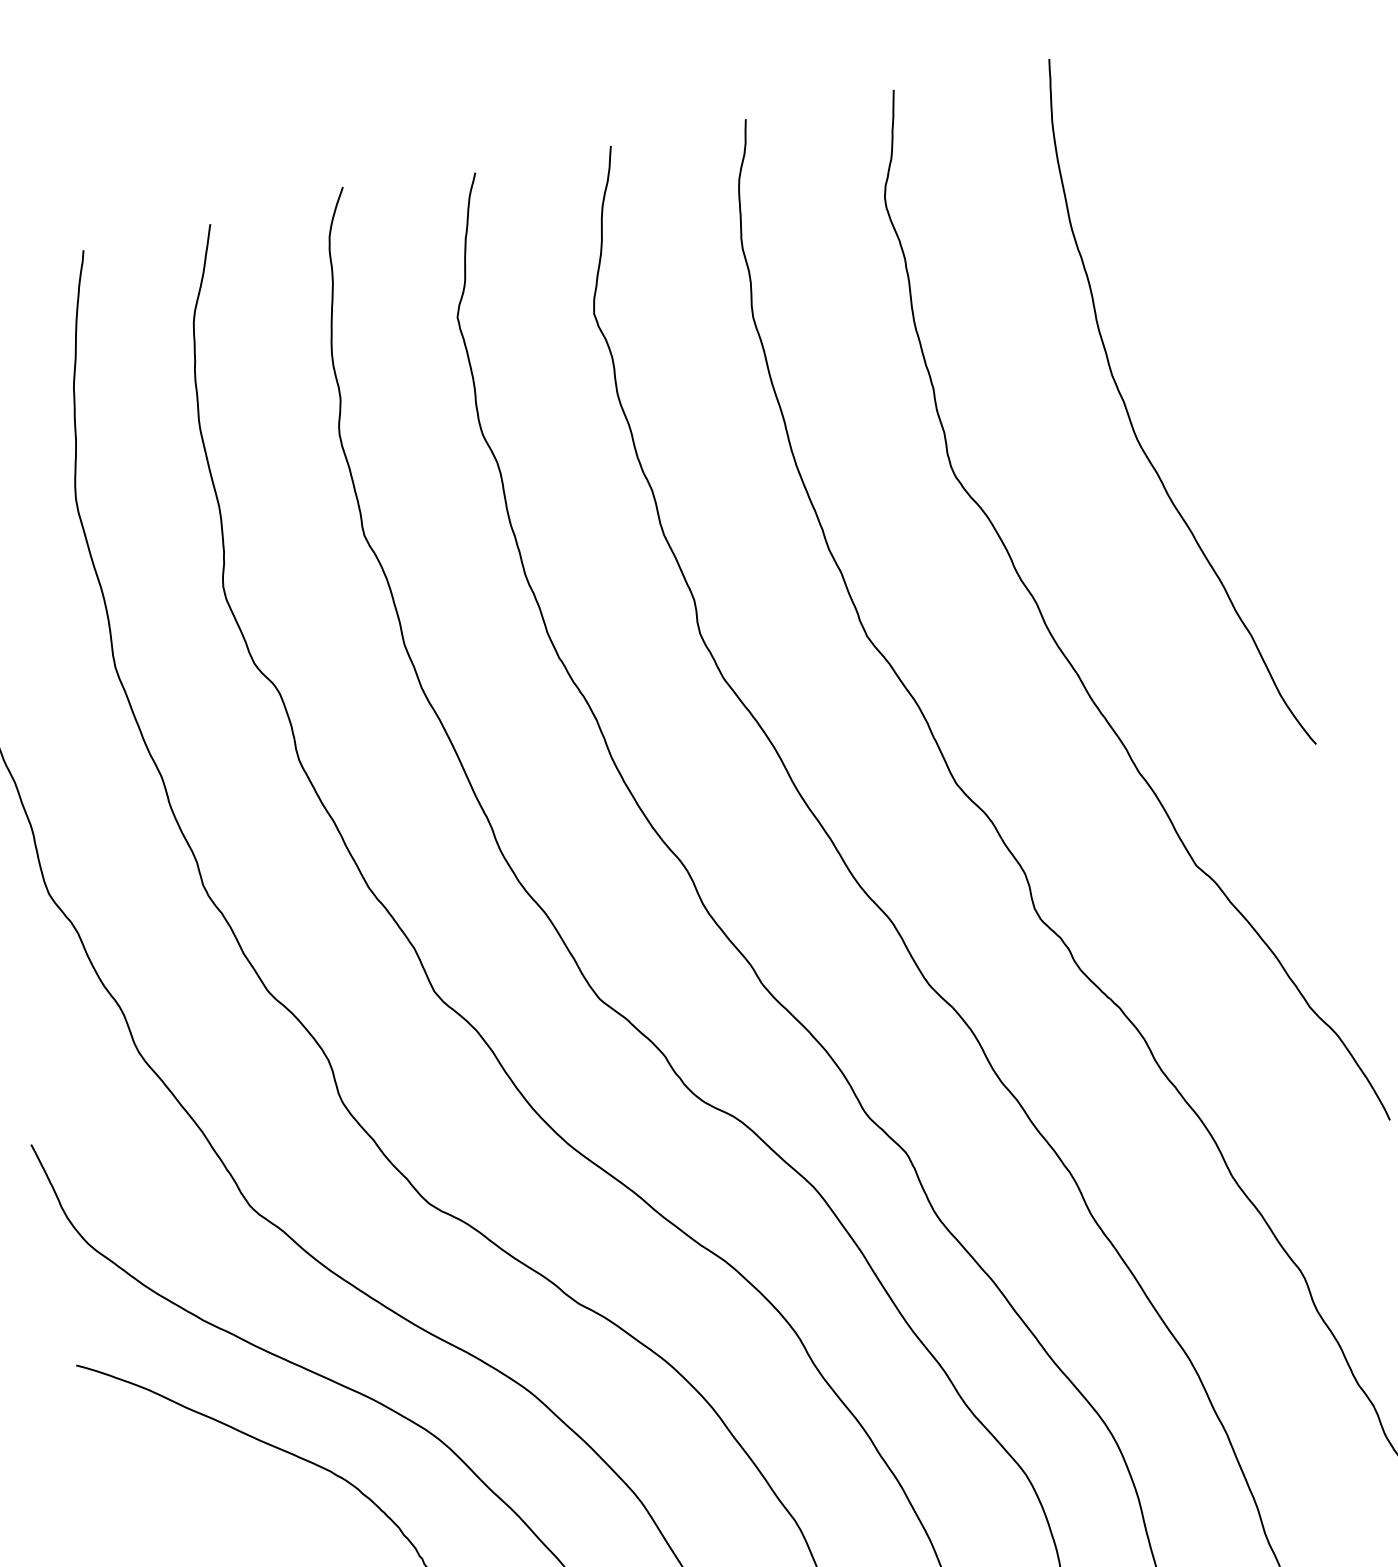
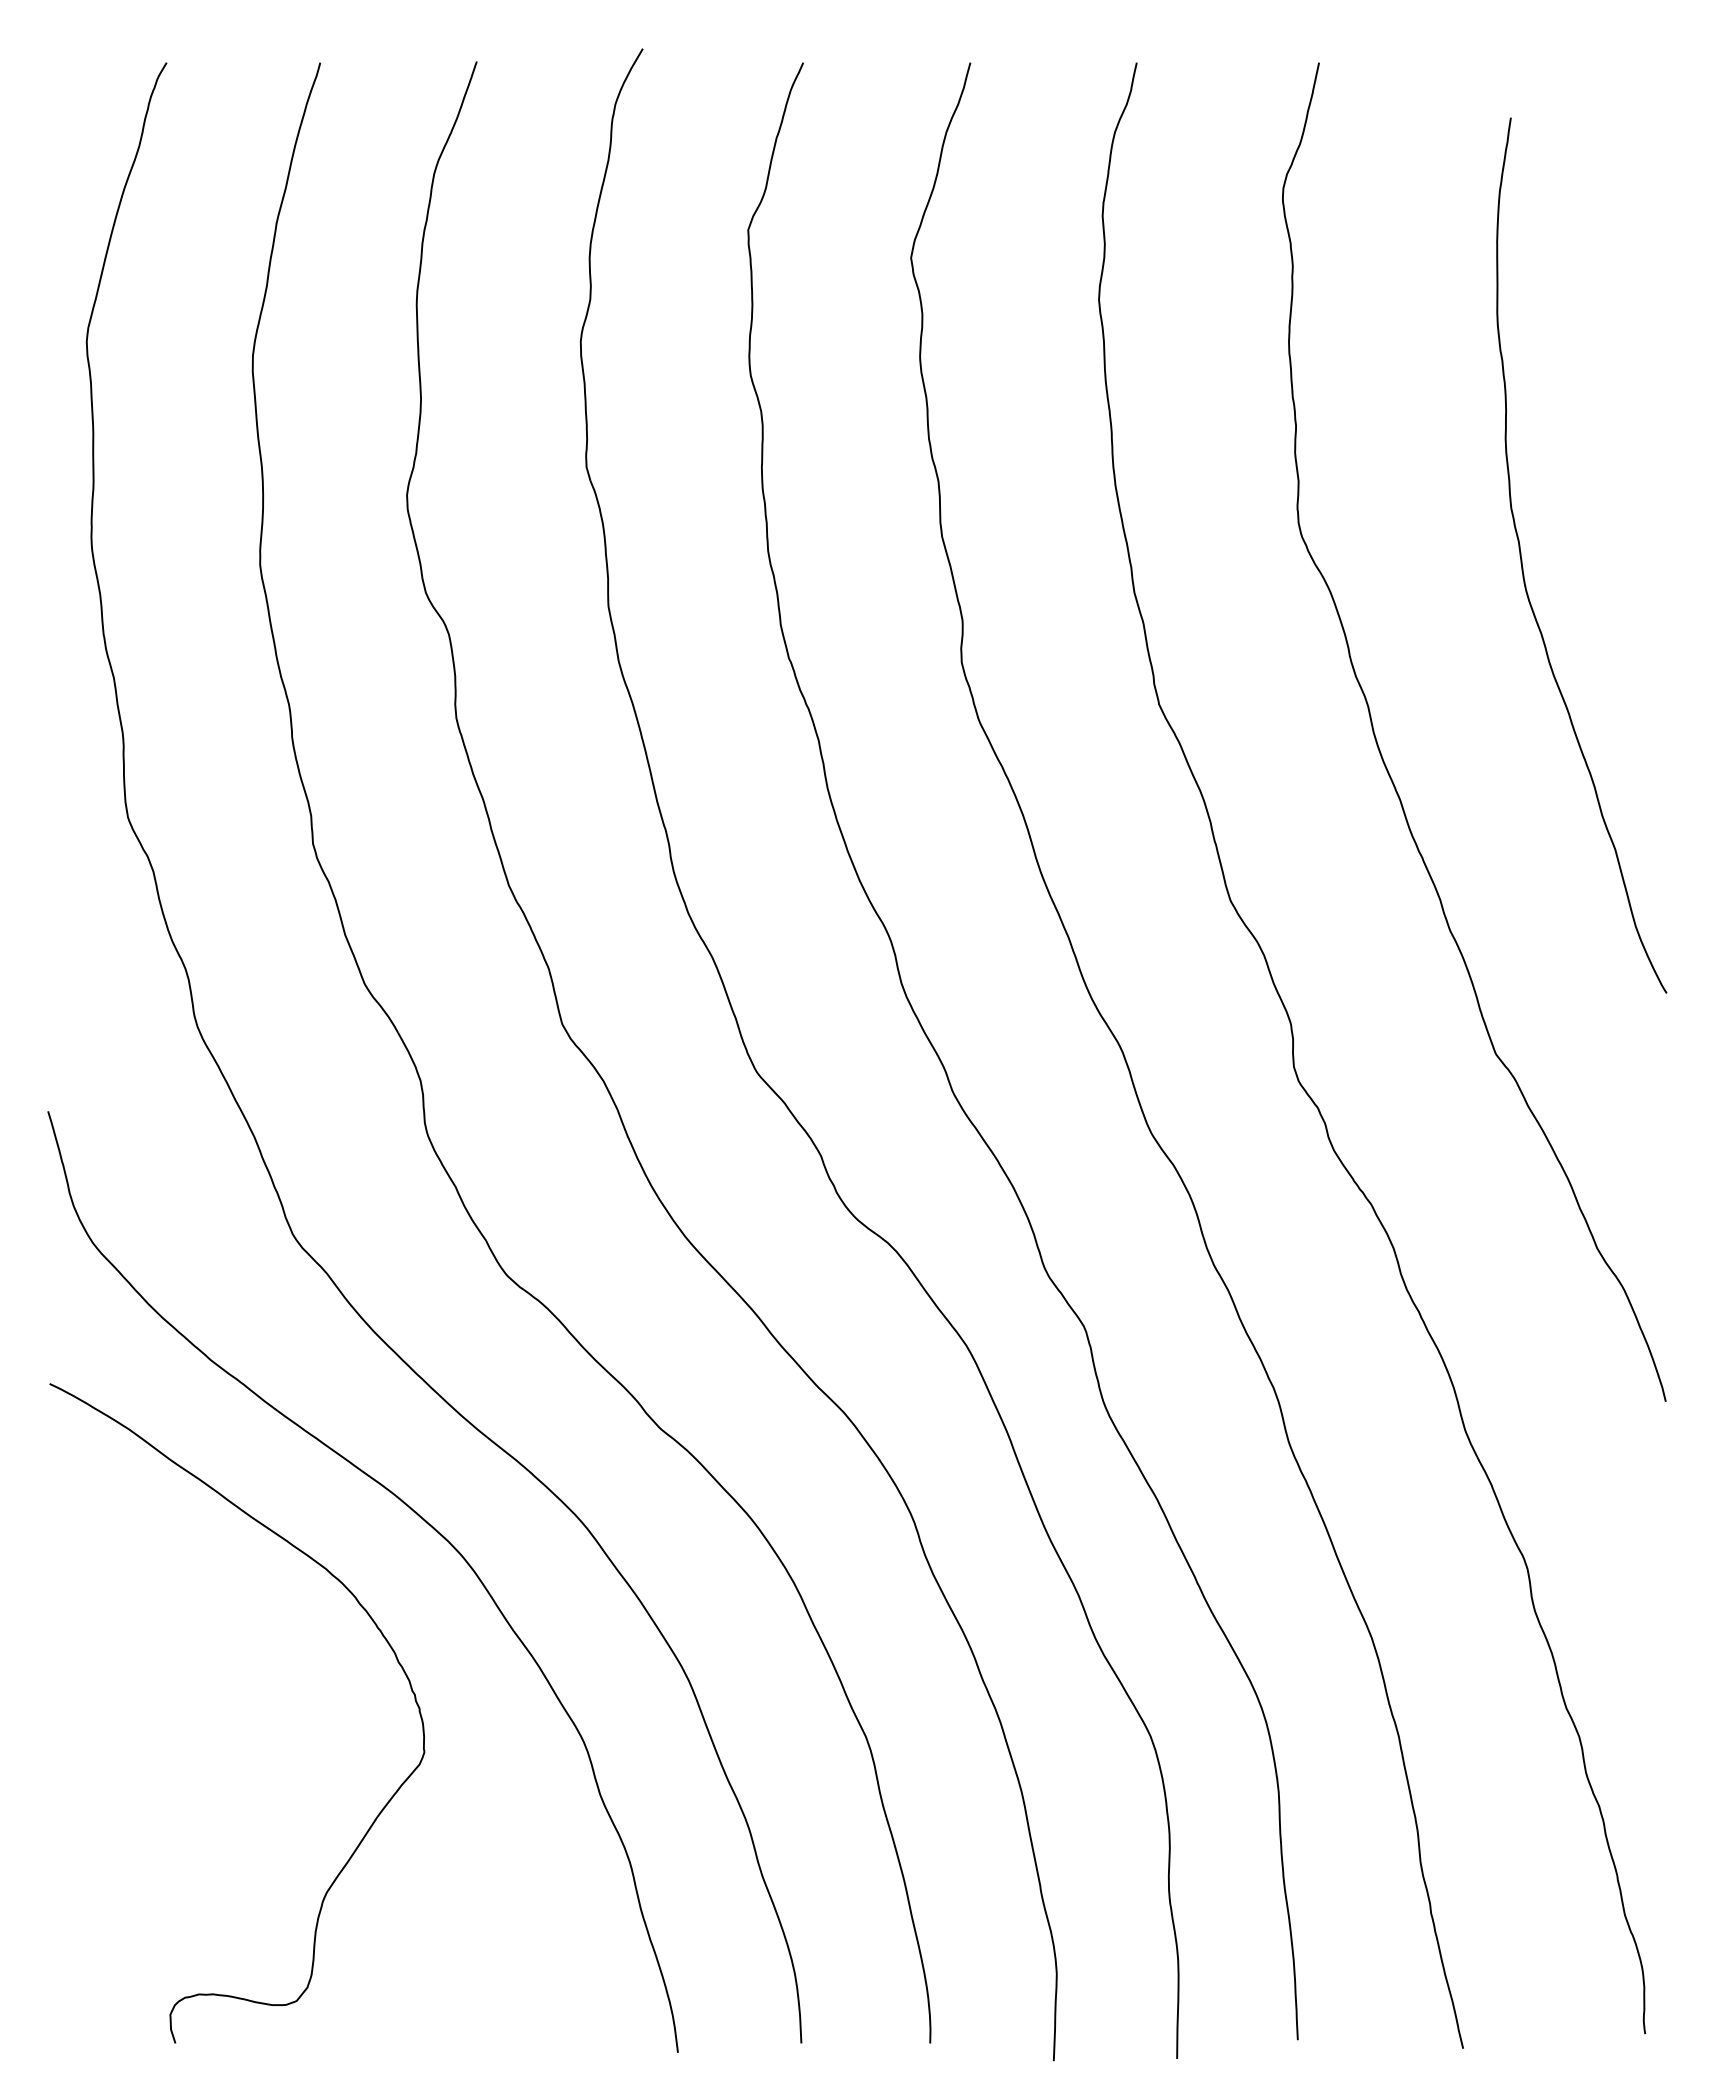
curve: (1129, 415) -> (1522, 559), moved

